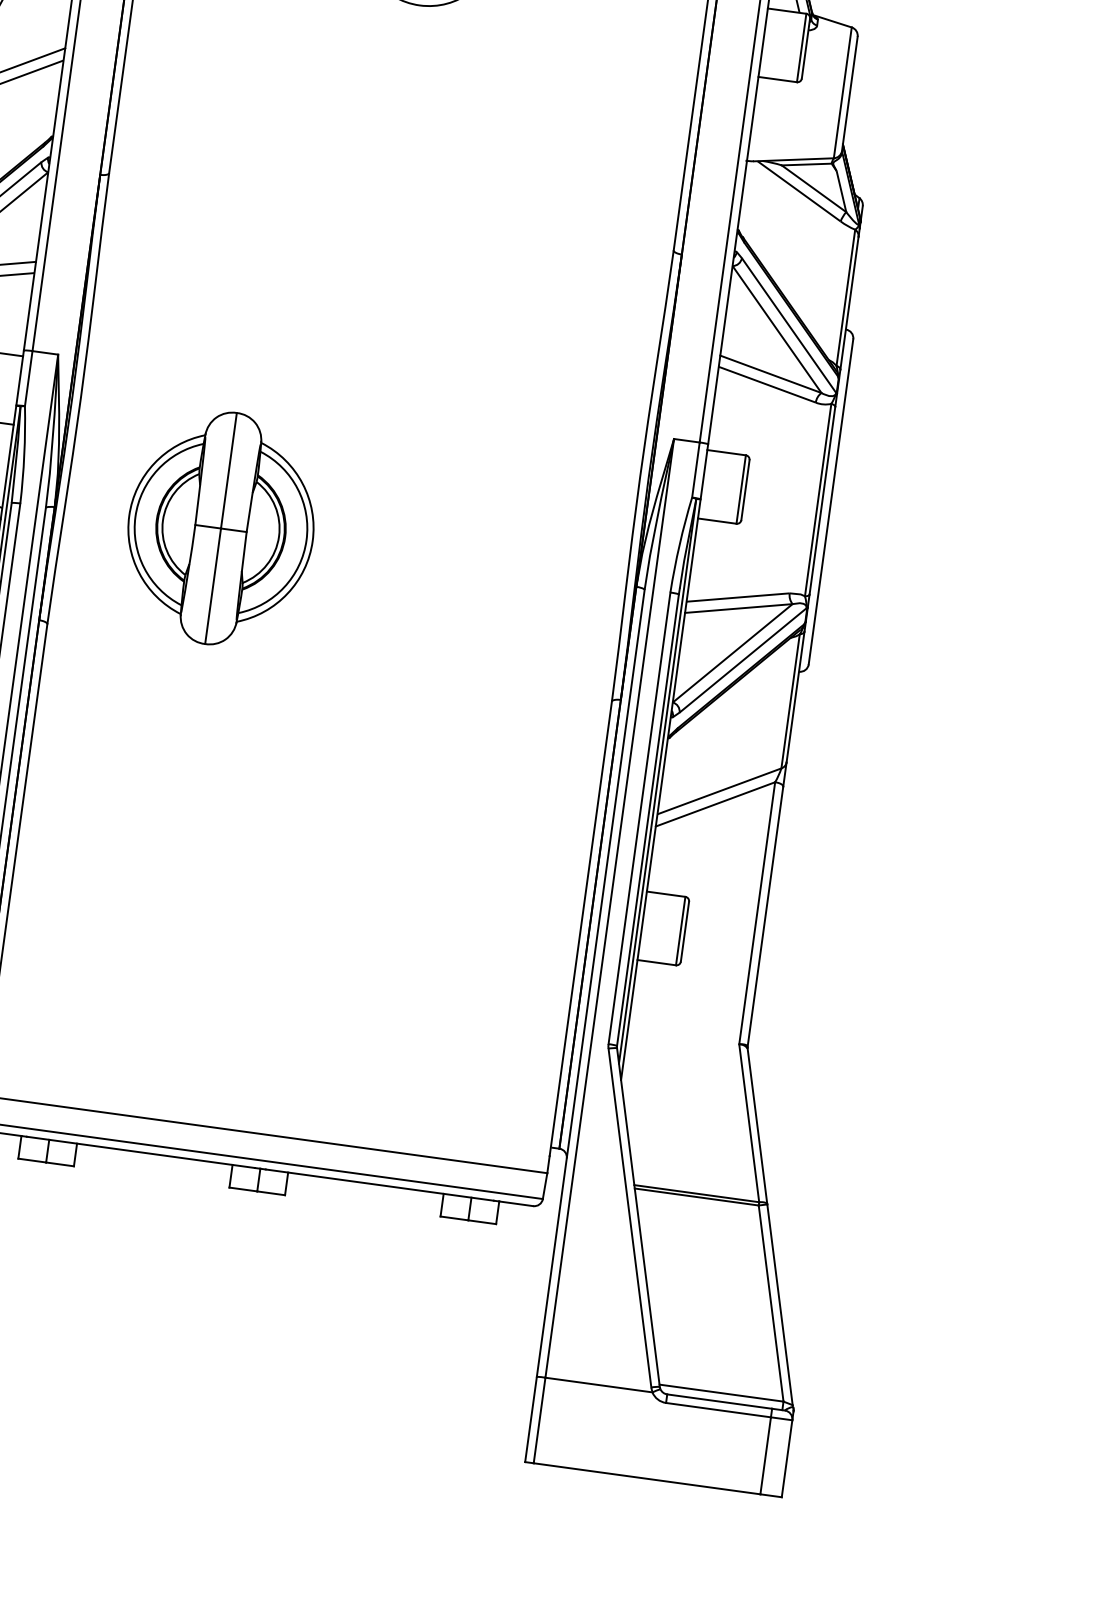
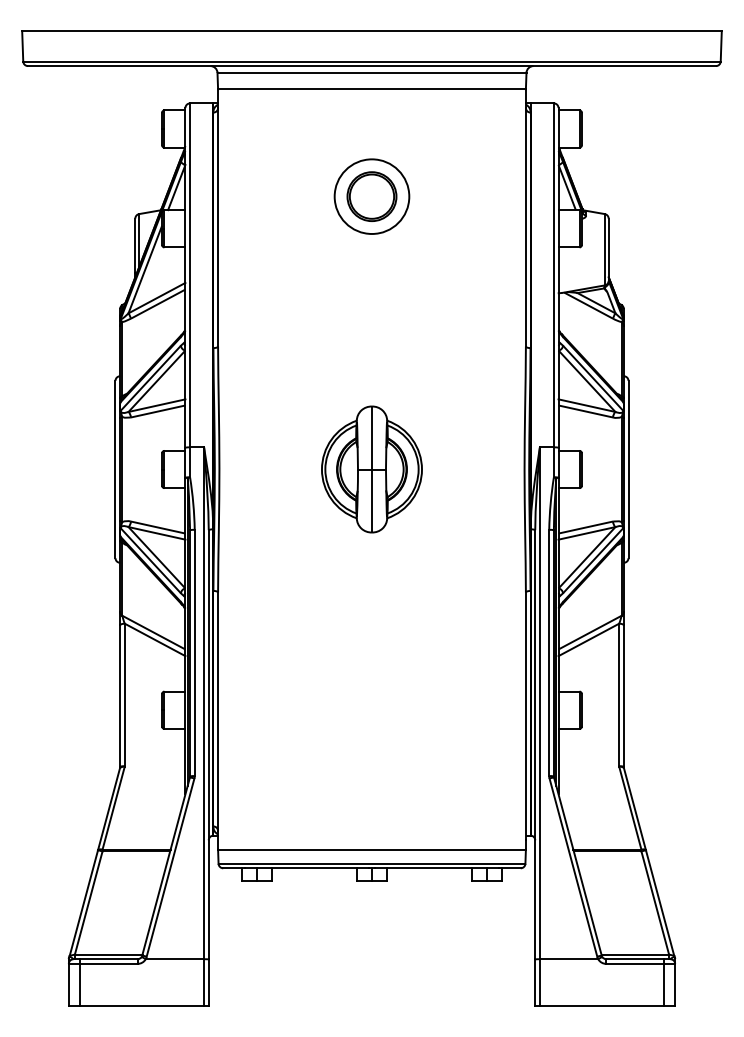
part: (220, 528) -> (371, 469), moved

